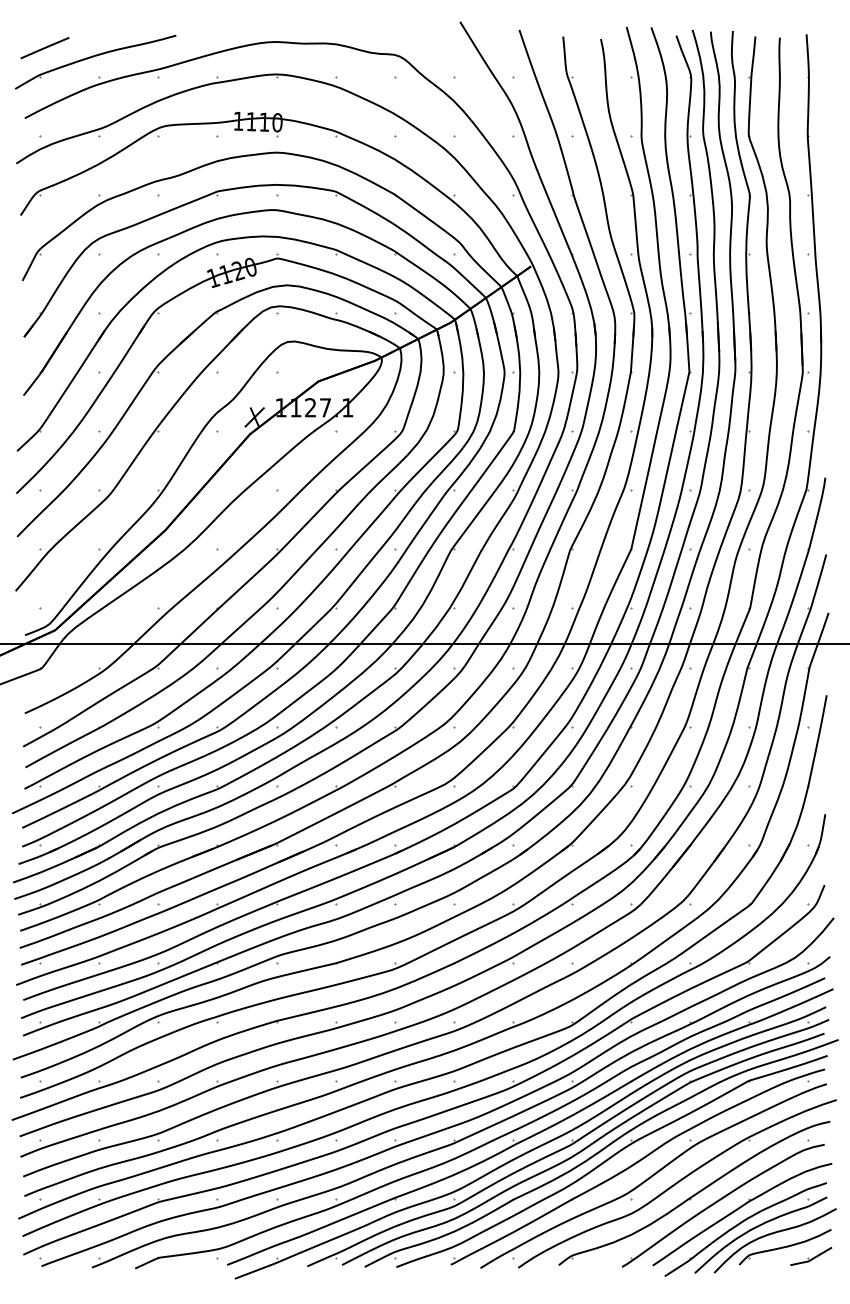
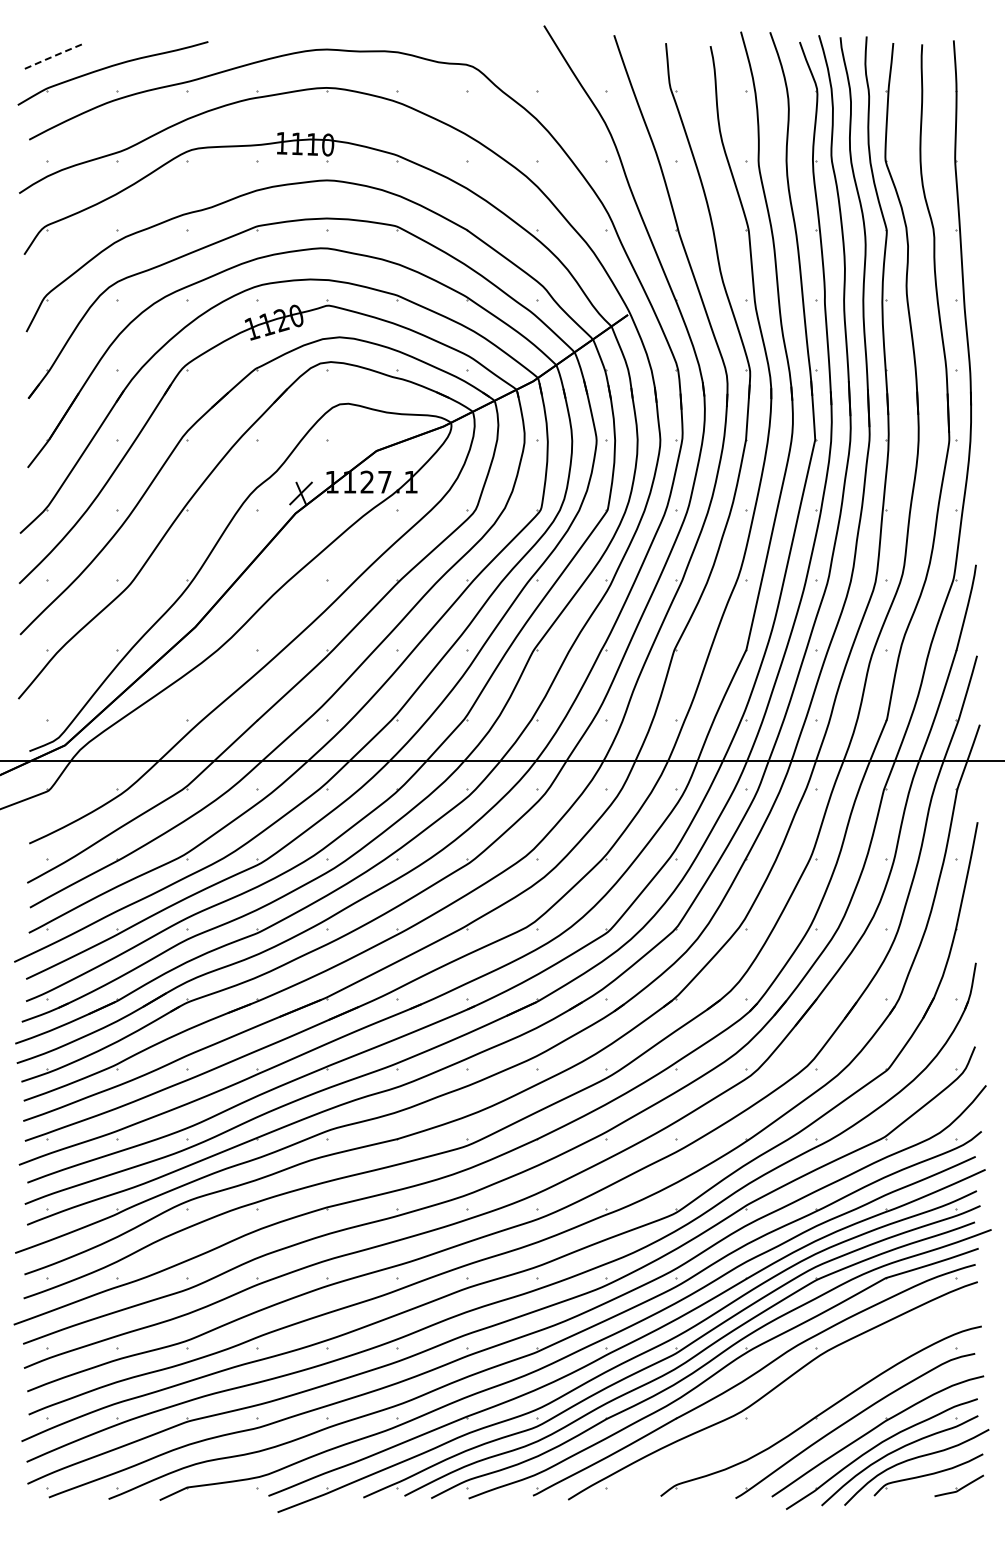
line: (45, 47) -> (53, 56), solid -> dashed
part: (676, 1184) -> (800, 1400), removed

